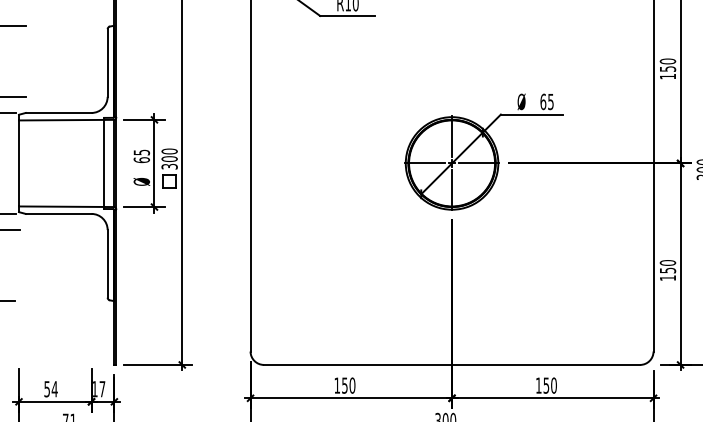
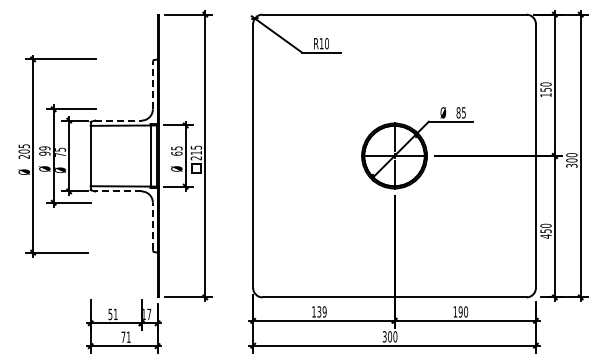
line: (107, 62) -> (152, 85), solid -> dashed
text: (543, 101) -> (458, 112), 65 -> 85
line: (58, 112) -> (118, 120), solid -> dashed
text: (169, 158) -> (196, 152), 300 -> 215
line: (57, 213) -> (117, 191), solid -> dashed
line: (107, 263) -> (152, 226), solid -> dashed
text: (667, 278) -> (545, 236), 150 -> 450
text: (347, 385) -> (321, 311), 150 -> 139
text: (546, 385) -> (460, 311), 150 -> 190
text: (54, 387) -> (115, 313), 54 -> 51

